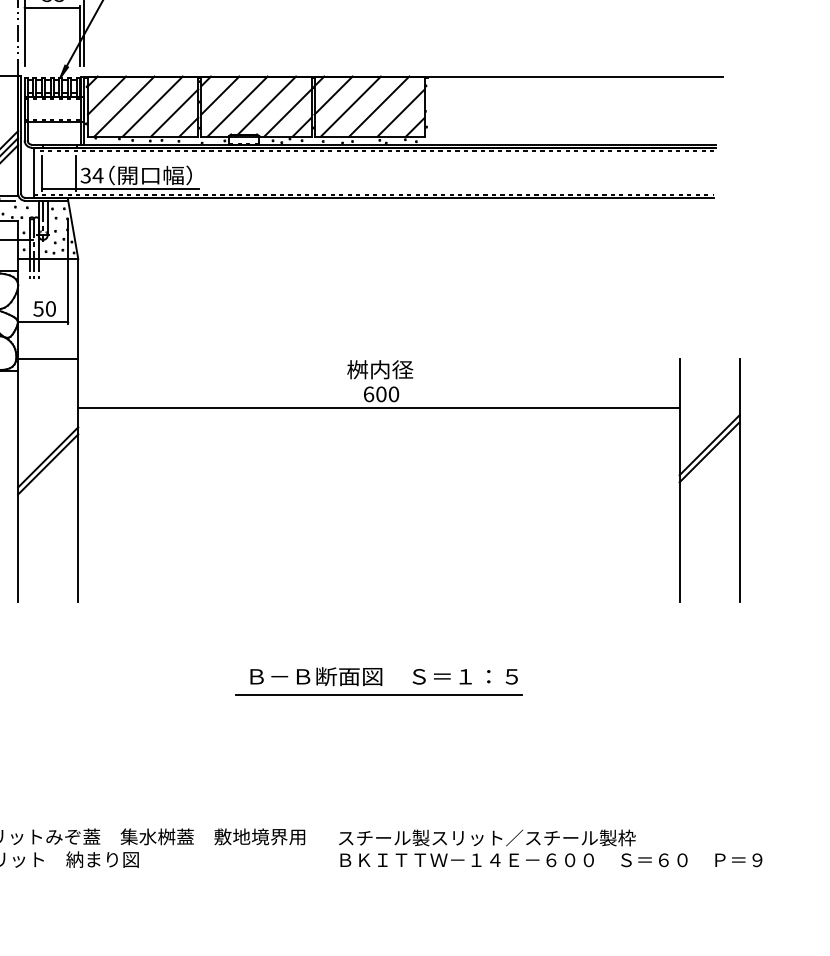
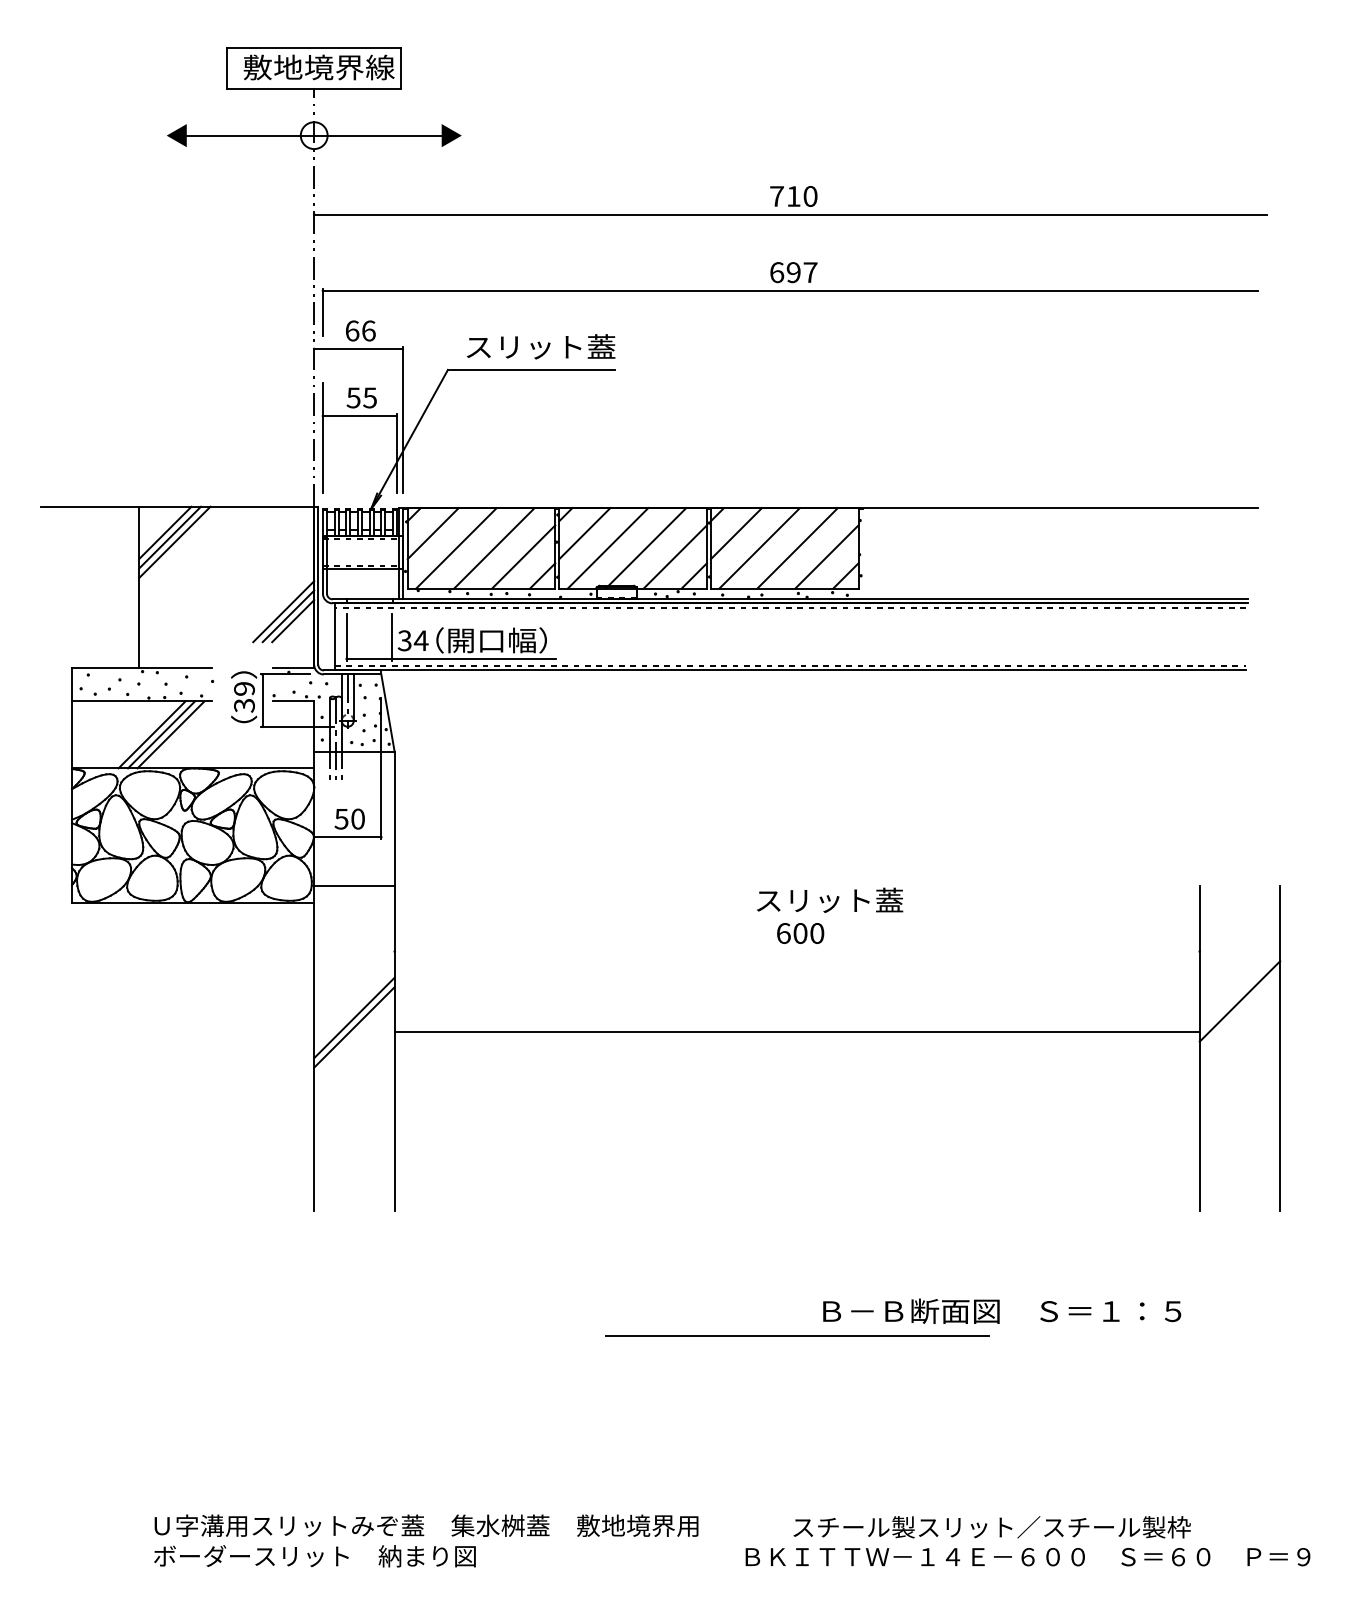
text: (402, 369) -> (828, 900), 桝内径 -> スリット蓋
line: (378, 407) -> (796, 1031), moved
line: (709, 451) -> (1239, 1010), removed
text: (384, 676) -> (1002, 1310), moved
text: (486, 838) -> (991, 1527), moved

